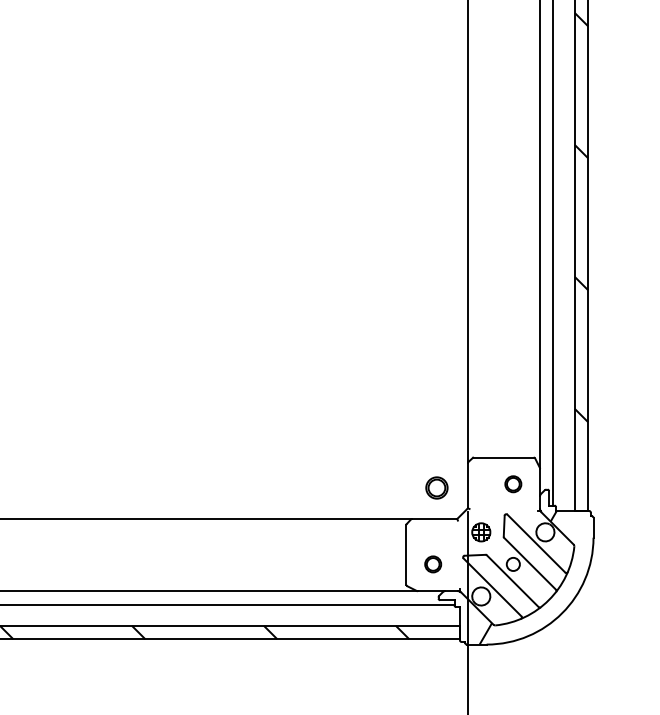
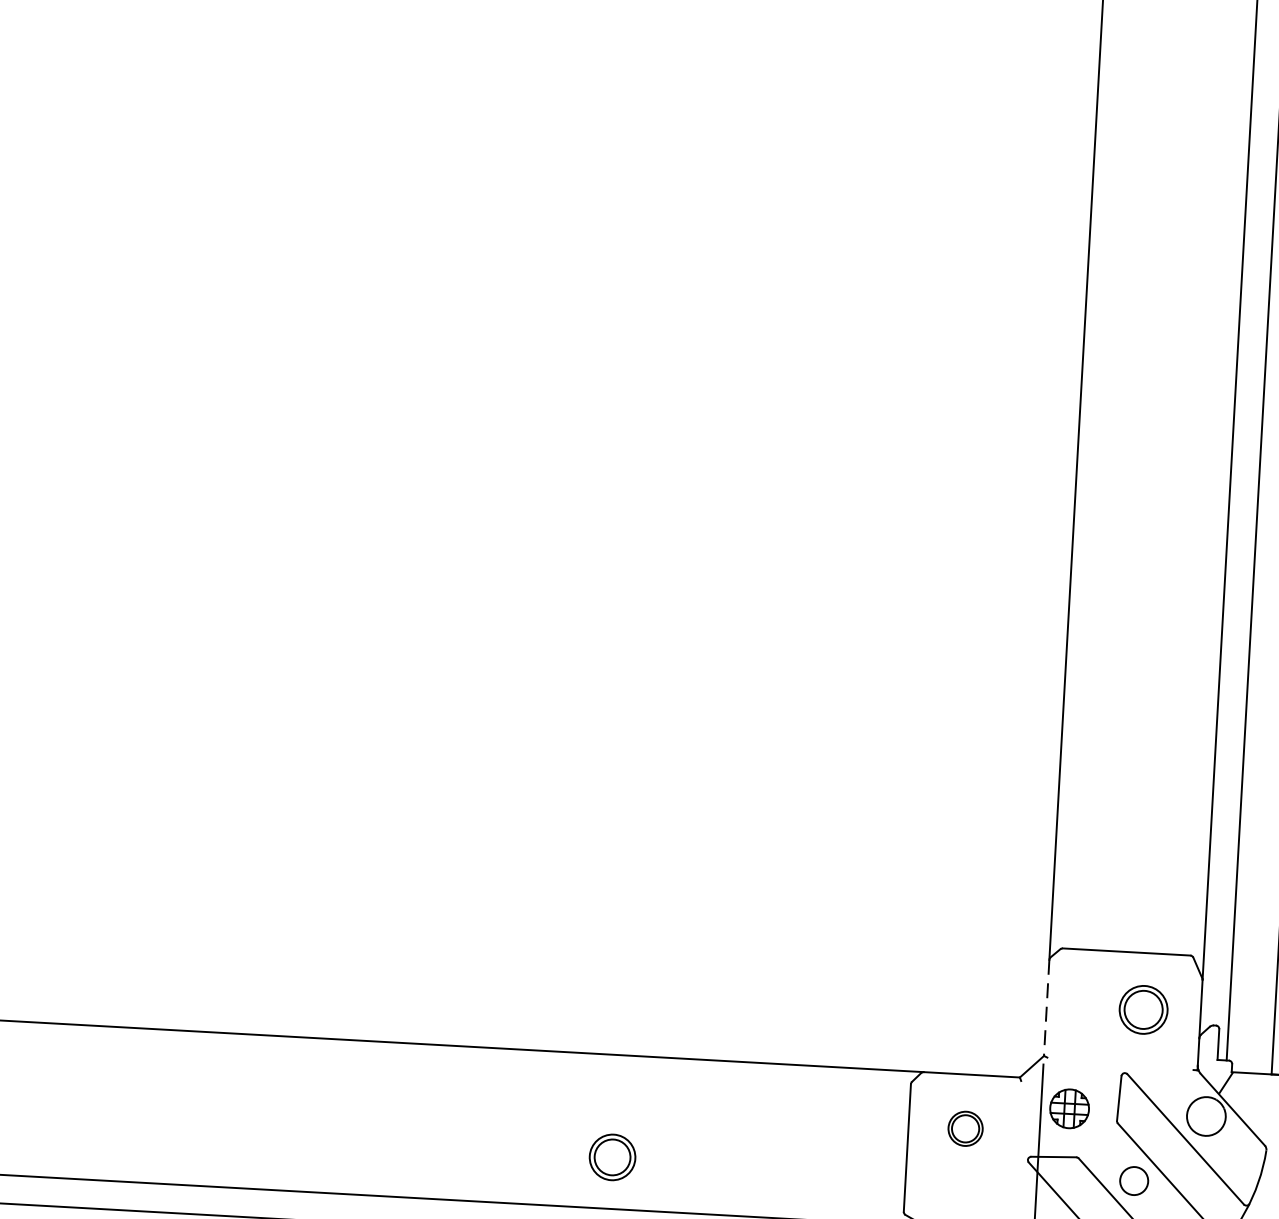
circle: (513, 484) -> (1144, 1010), size x1.4
line: (467, 485) -> (1045, 1007), solid -> dashed
part: (436, 487) -> (611, 1156), moved
circle: (433, 564) -> (966, 1129), moved

